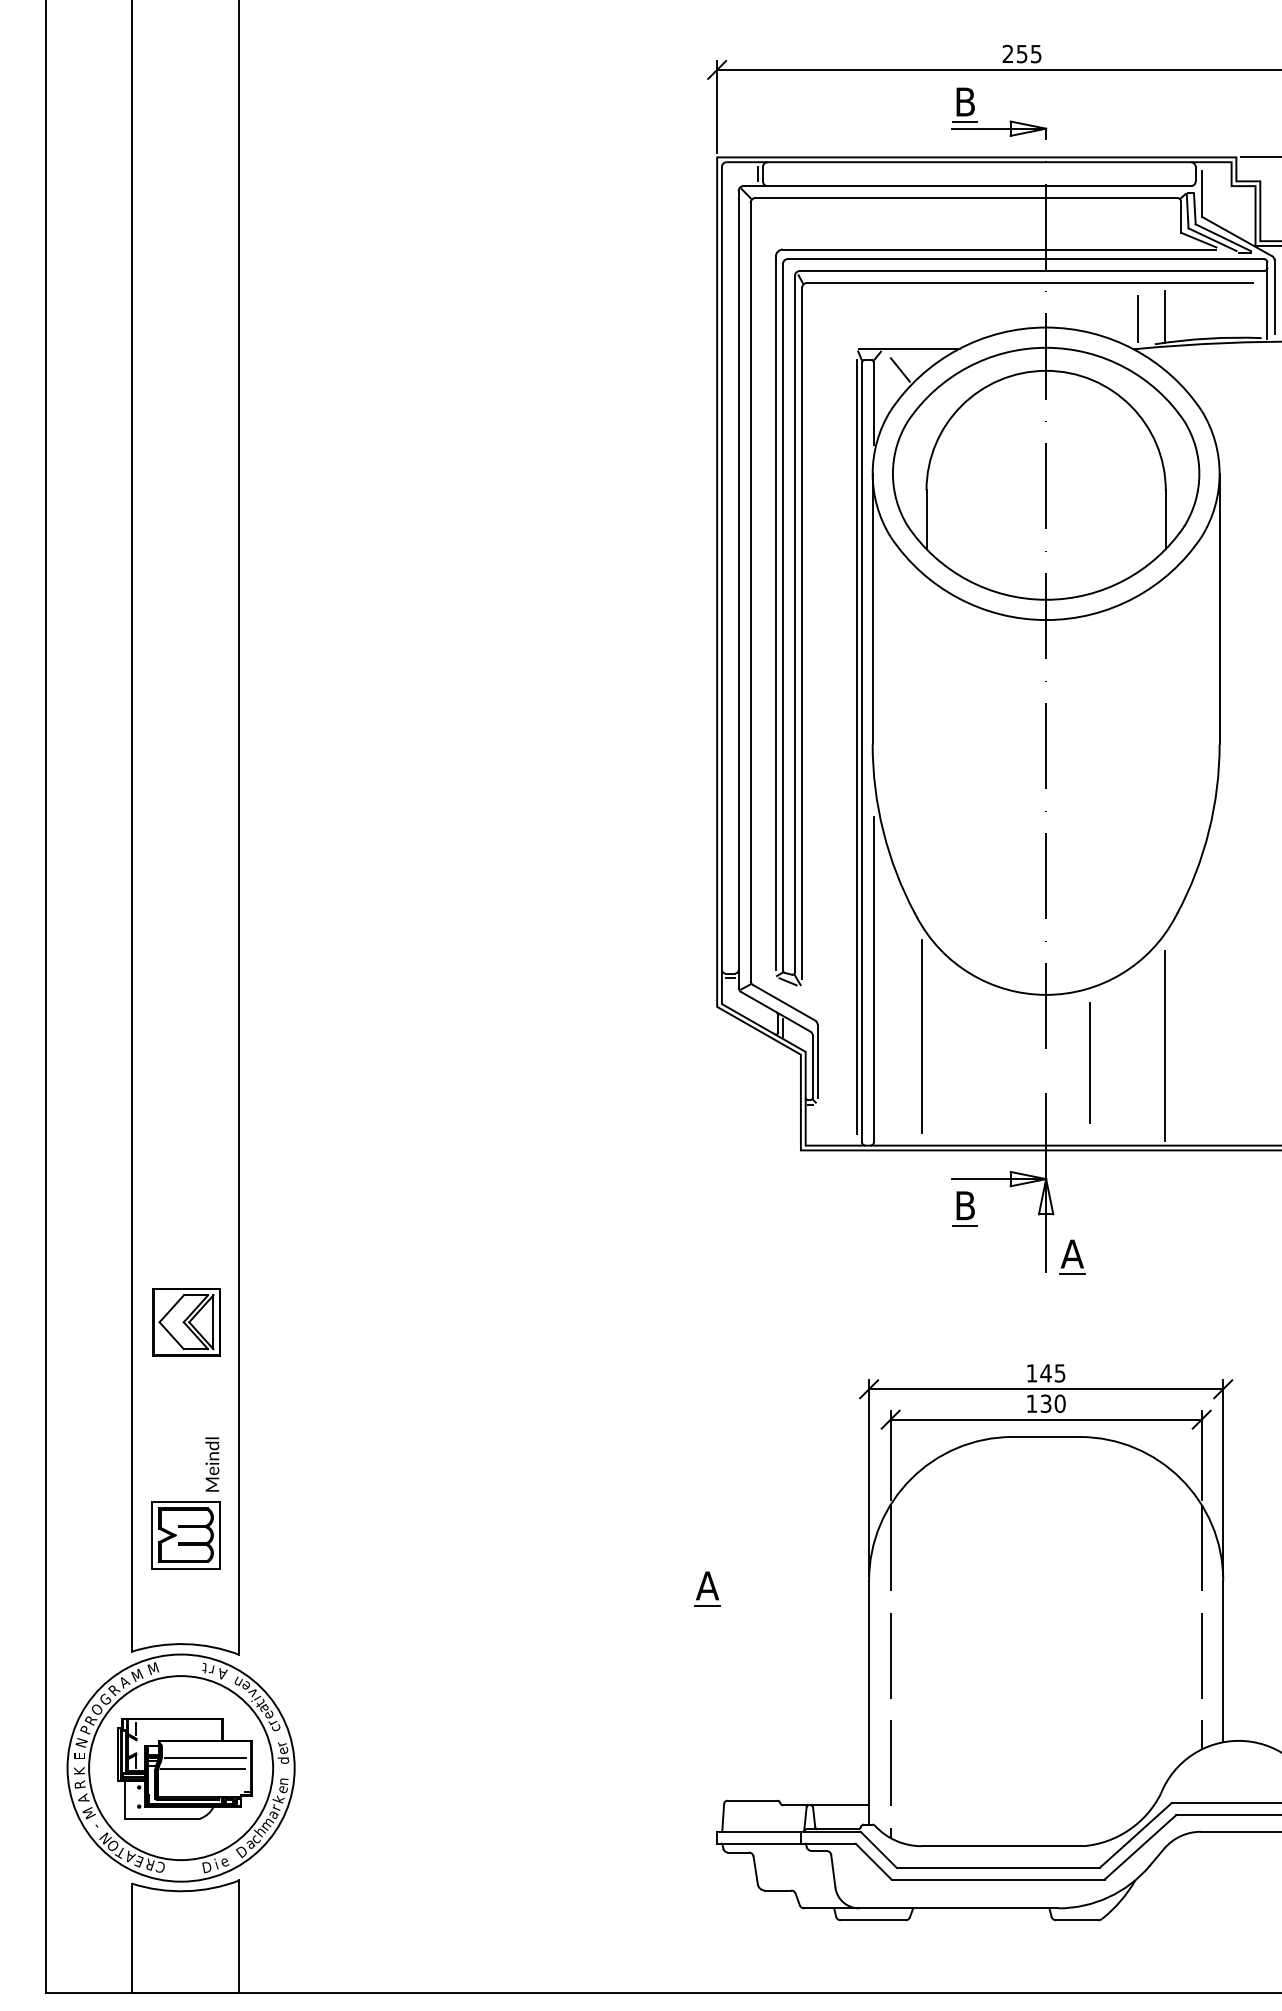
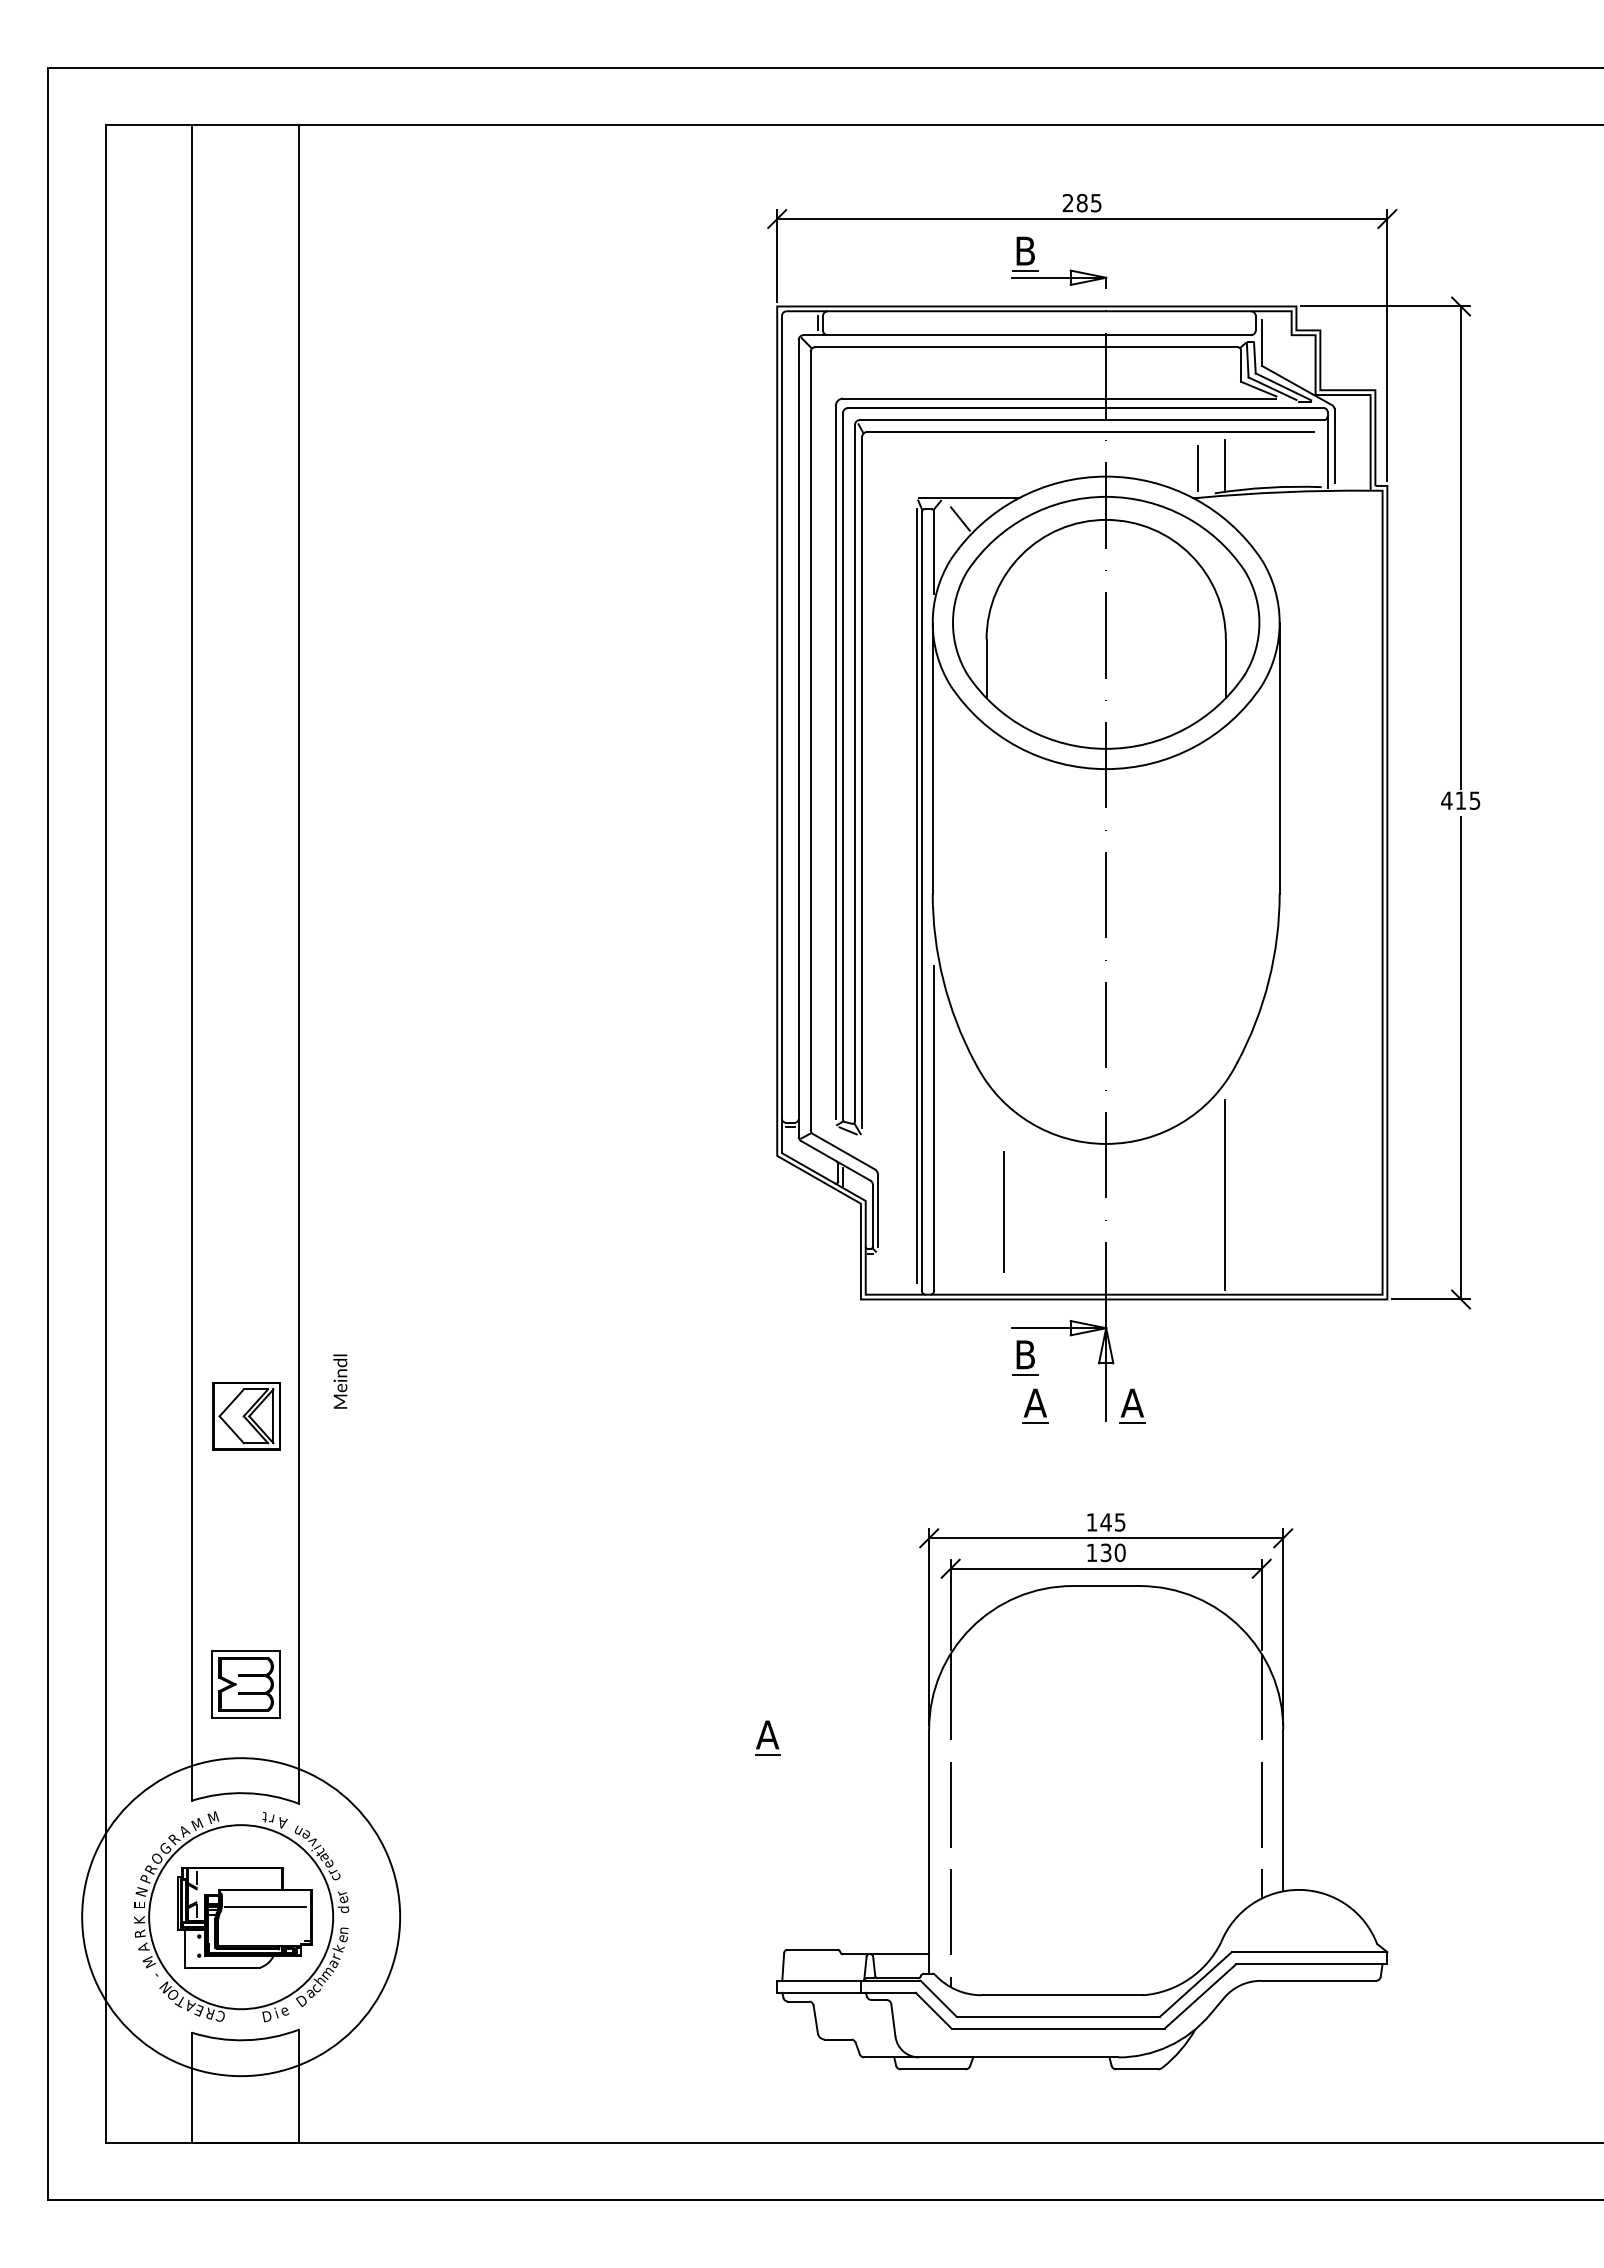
text: (1021, 53) -> (1081, 202), 255 -> 285
line: (921, 1035) -> (981, 1184), removed
line: (1089, 1062) -> (1003, 1211), moved
part: (975, 1256) -> (1035, 1405), added
part: (186, 1322) -> (246, 1416), moved
text: (212, 1464) -> (340, 1381), moved
circle: (180, 1767) -> (240, 1916), size x1.4
line: (203, 1769) -> (263, 1918), removed

